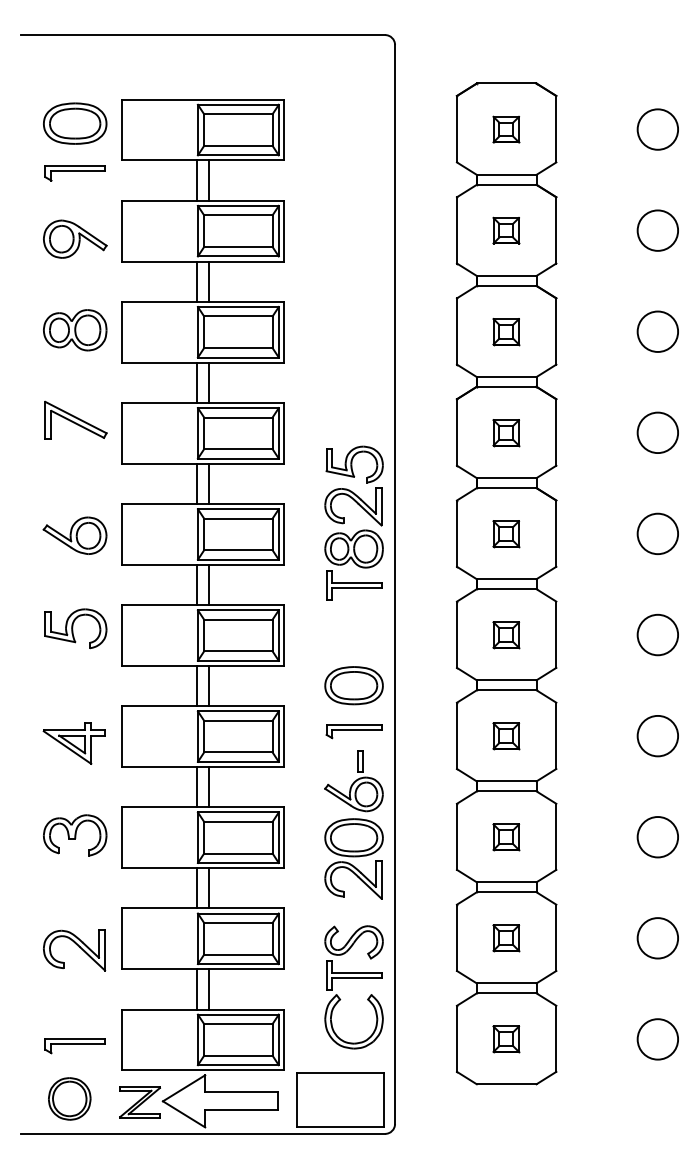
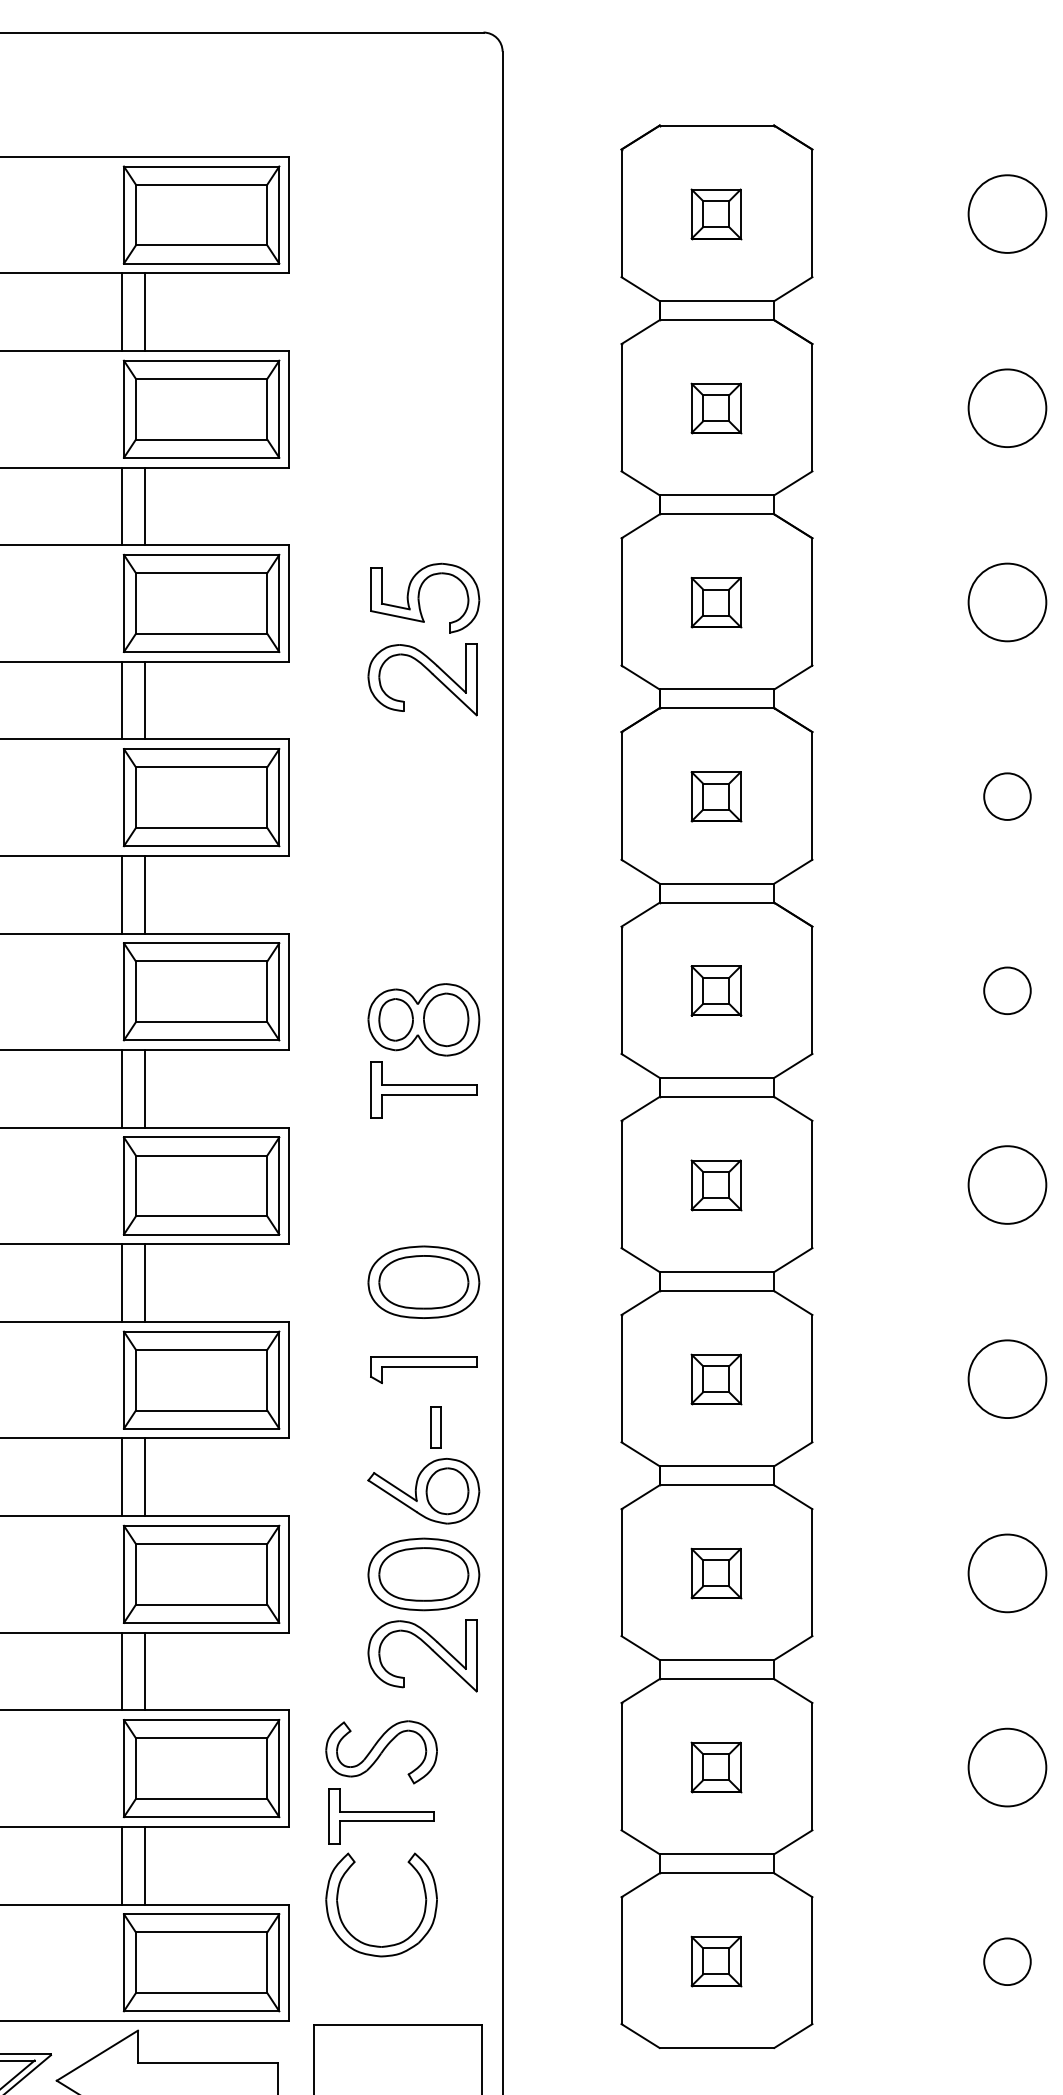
circle: (657, 432) -> (1006, 795), size x0.6
part: (353, 485) -> (422, 638), moved
circle: (657, 533) -> (1006, 989), size x0.6
part: (353, 978) -> (380, 1821), moved
circle: (657, 1039) -> (1006, 1961), size x0.6

